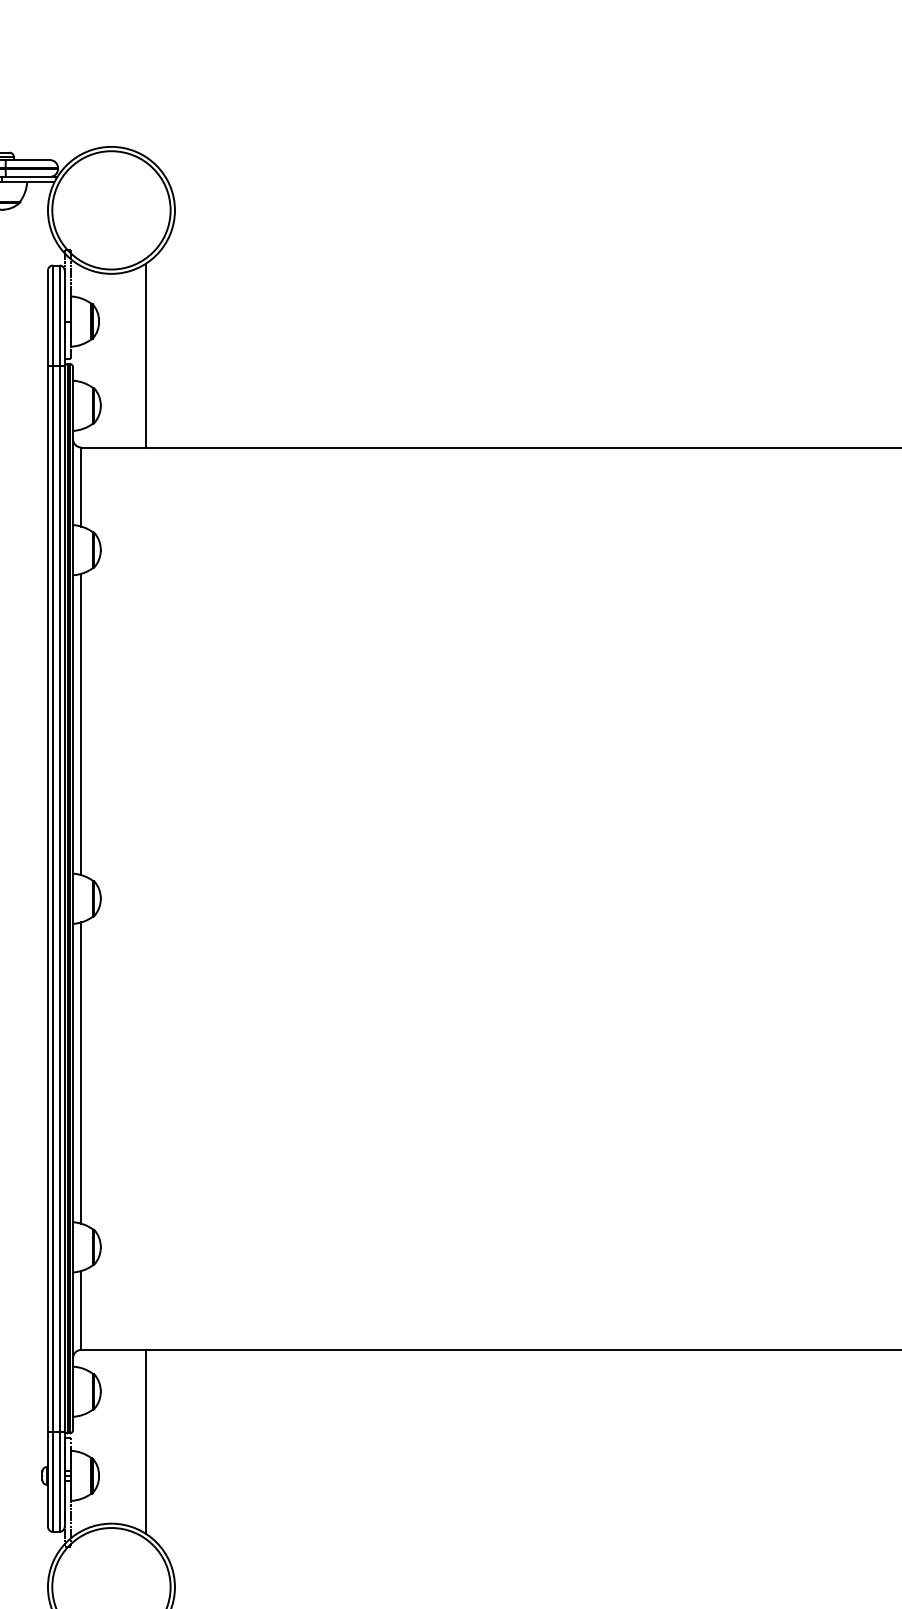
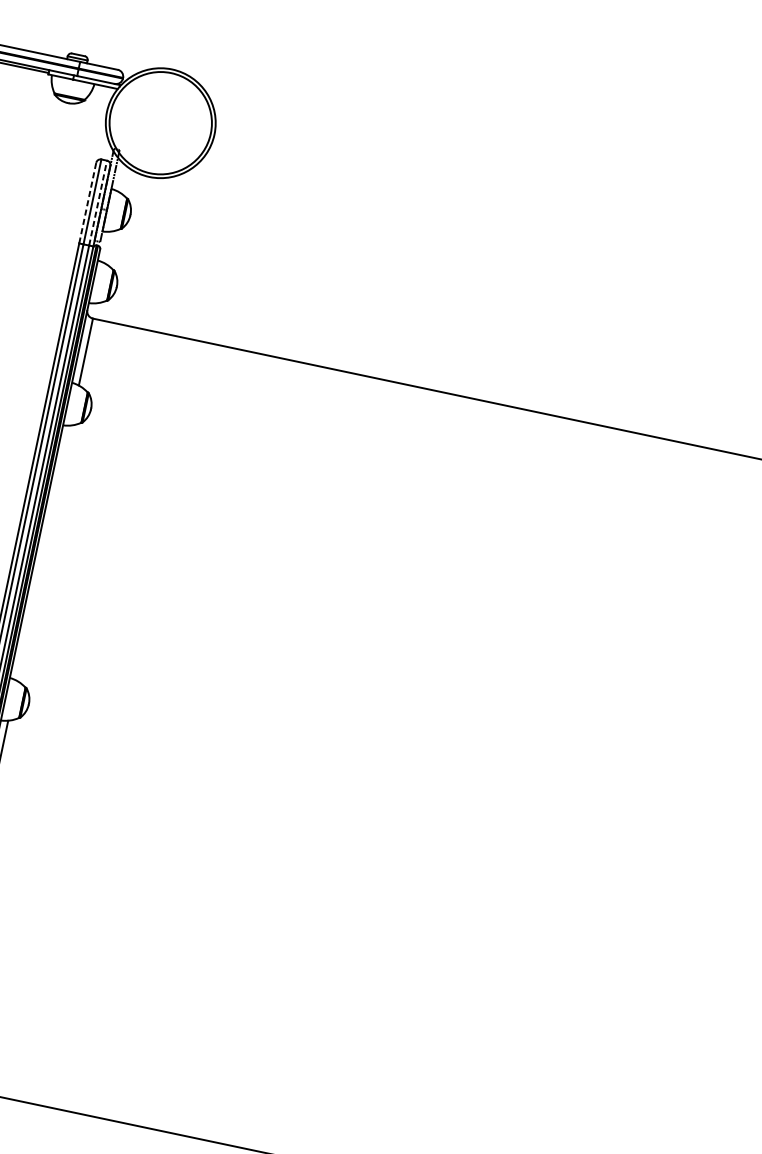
line: (59, 315) -> (98, 202), solid -> dashed
line: (47, 318) -> (87, 203), solid -> dashed
line: (145, 355) -> (163, 252), removed
line: (81, 724) -> (43, 553), removed

